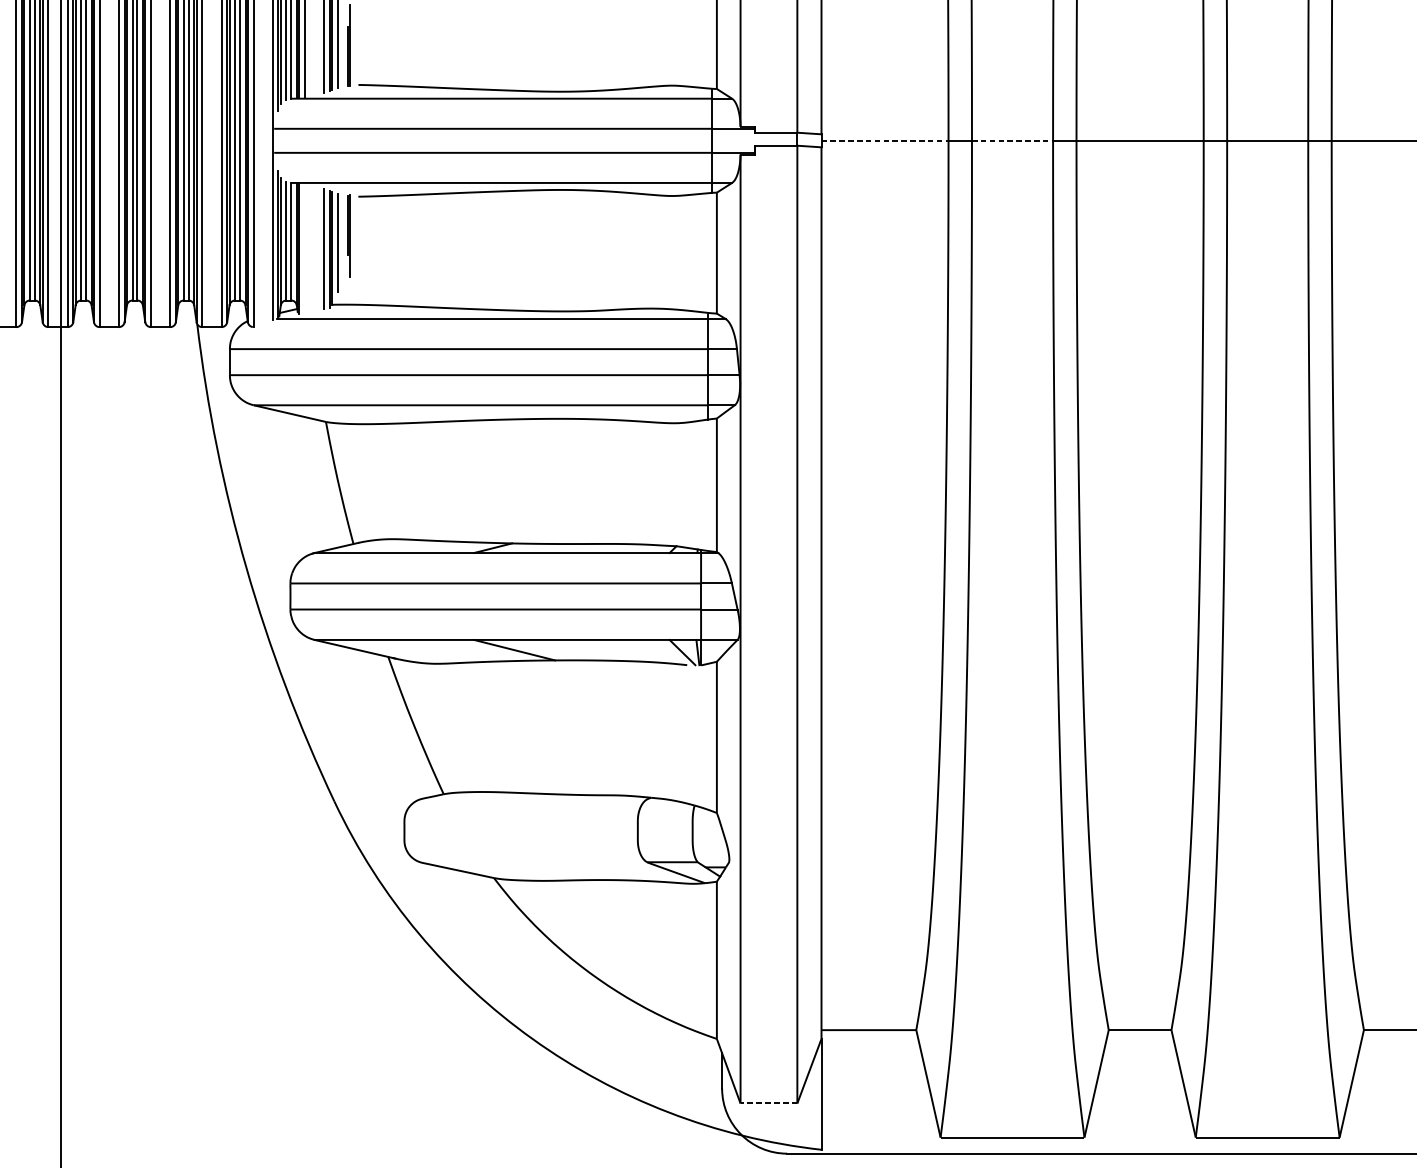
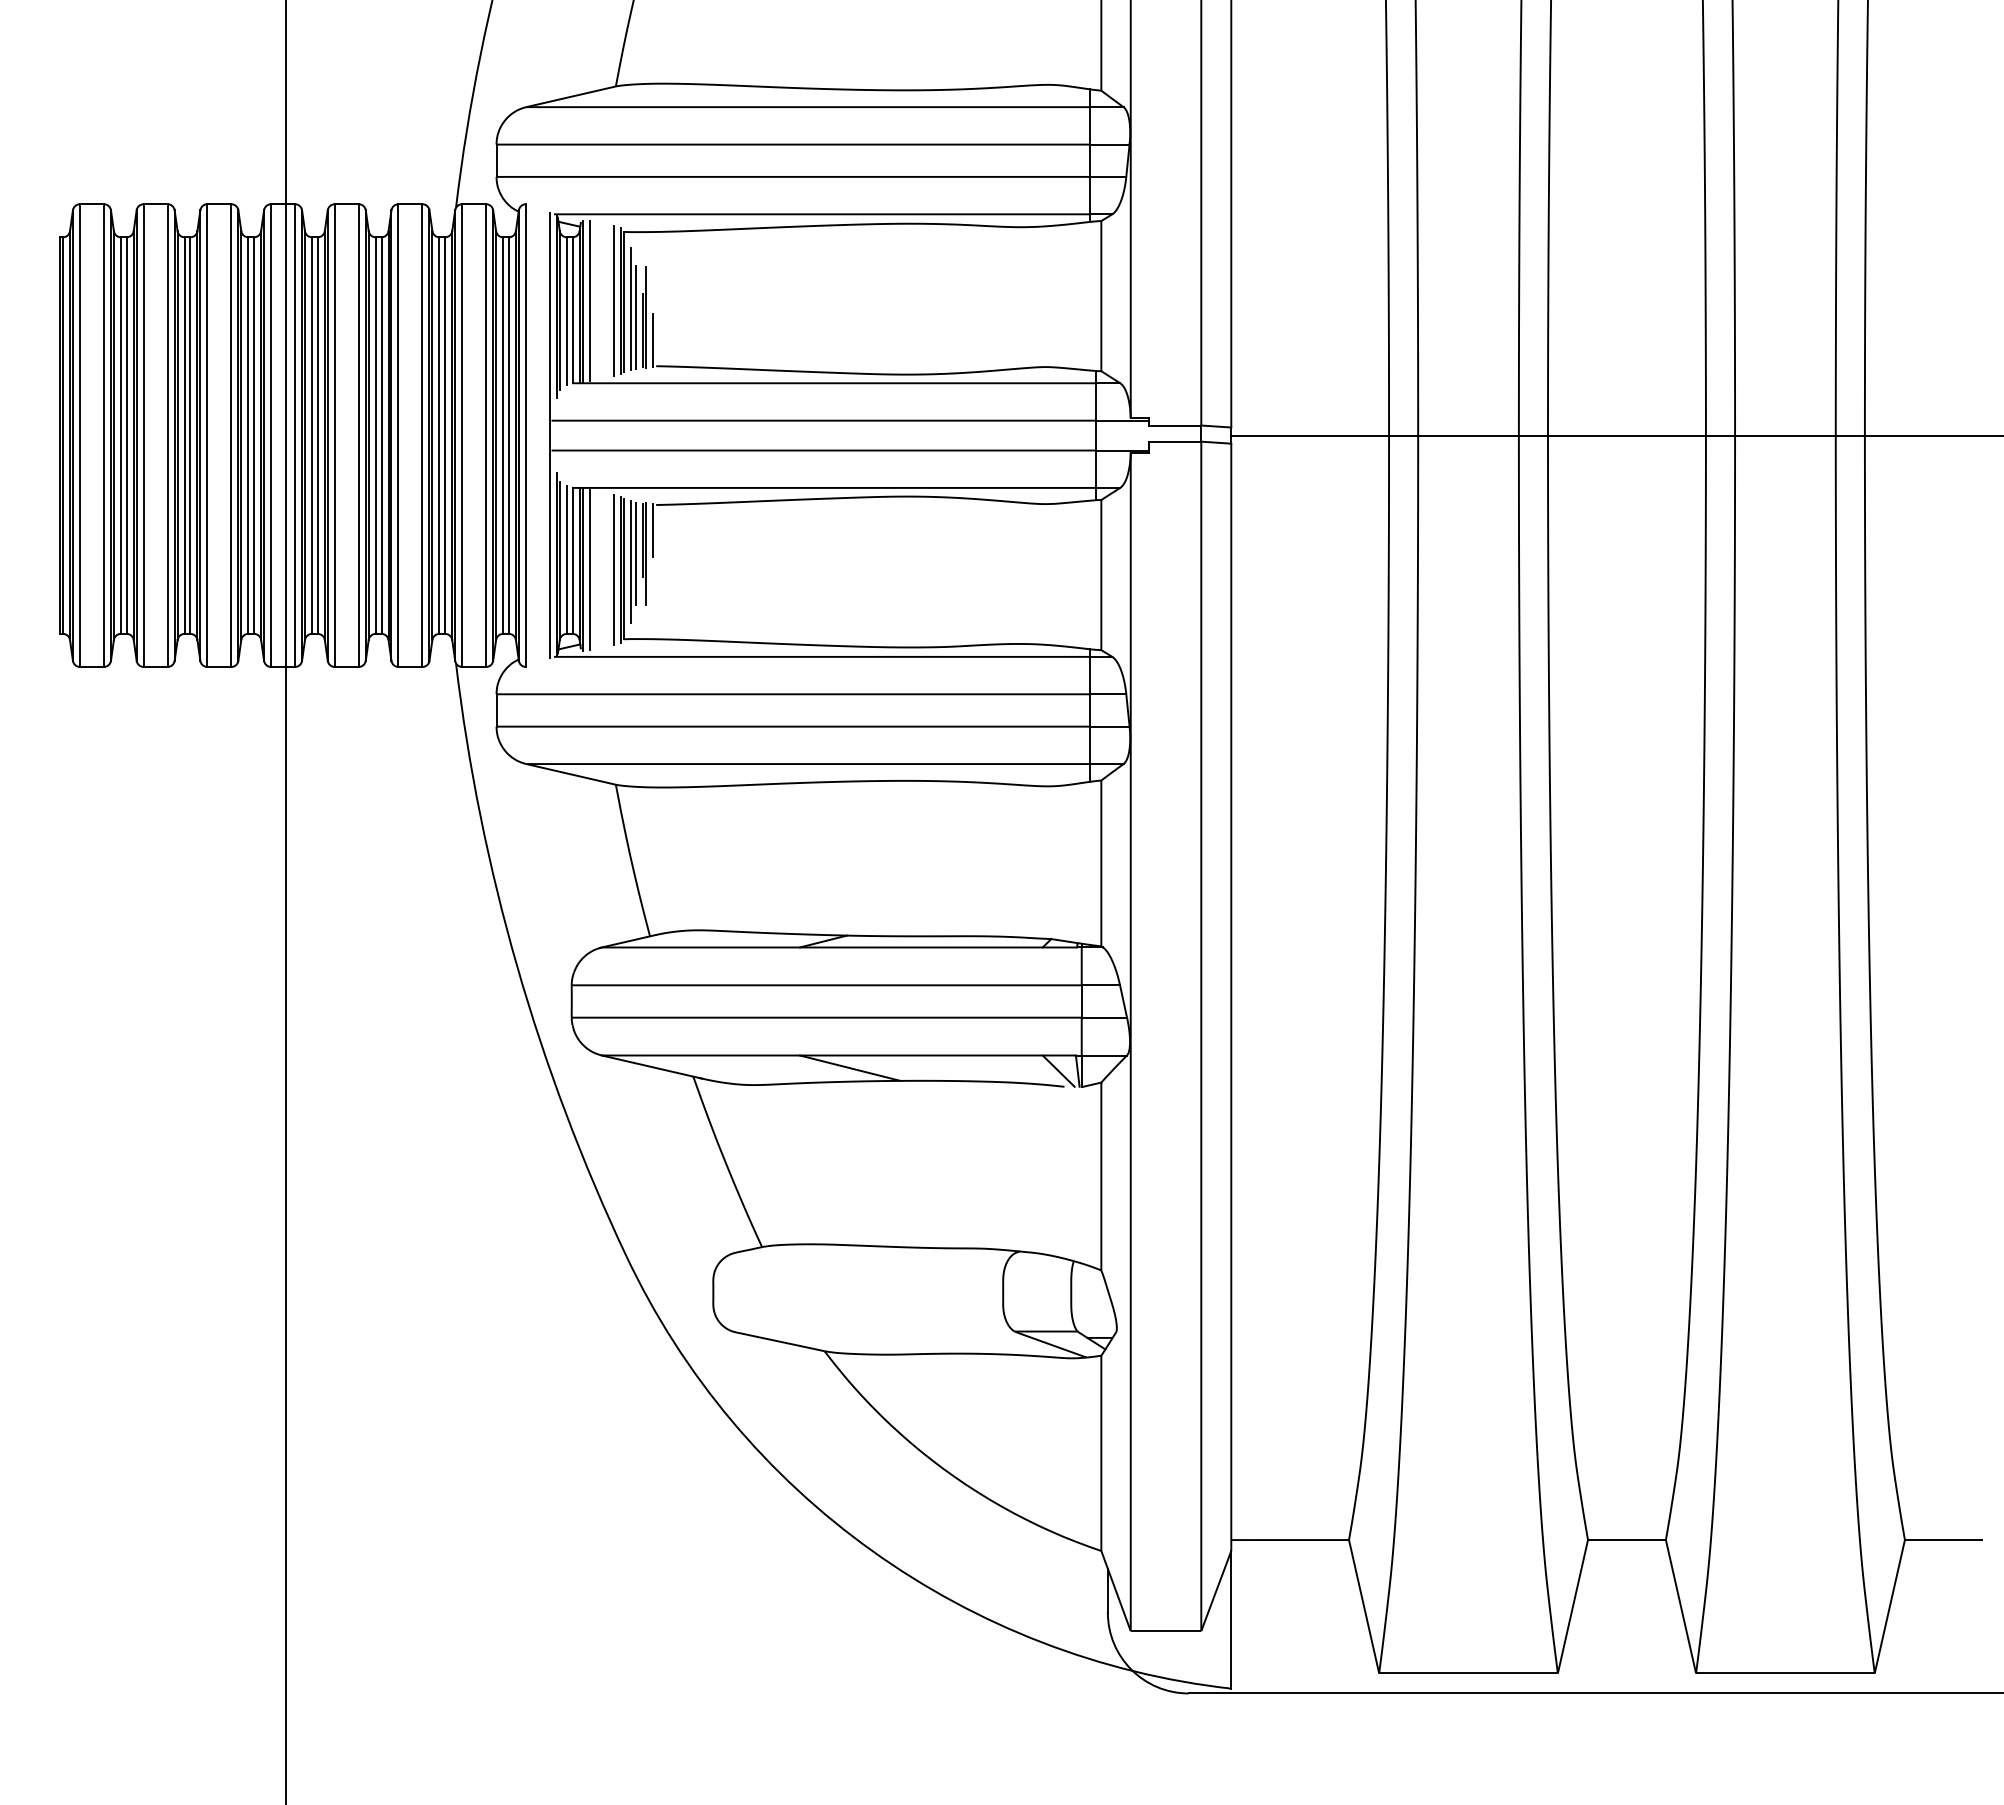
line: (342, 45) -> (636, 317), added
line: (356, 64) -> (653, 340), added
line: (885, 140) -> (1310, 435), dashed -> solid
line: (1013, 140) -> (1469, 435), dashed -> solid
line: (356, 217) -> (653, 530), added
line: (342, 235) -> (636, 553), added
line: (304, 248) -> (589, 569), added
line: (769, 1103) -> (1166, 1631), dashed -> solid

